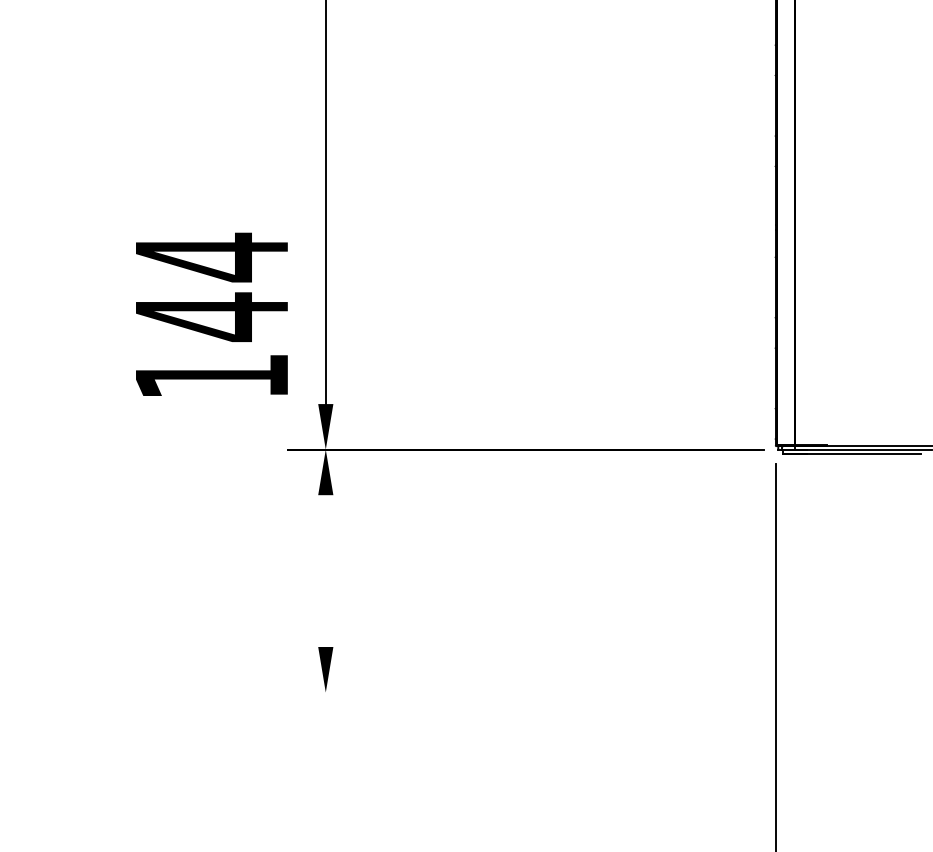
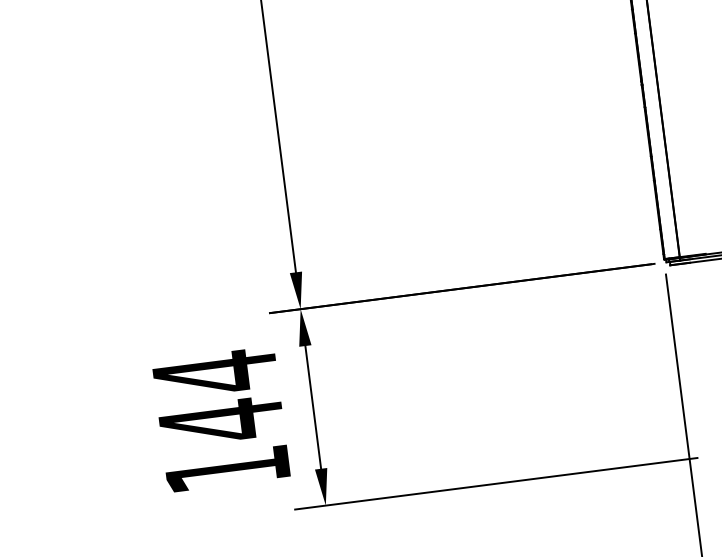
text: (211, 313) -> (220, 418), moved
line: (325, 571) -> (313, 407), added
line: (536, 692) -> (496, 483), added

